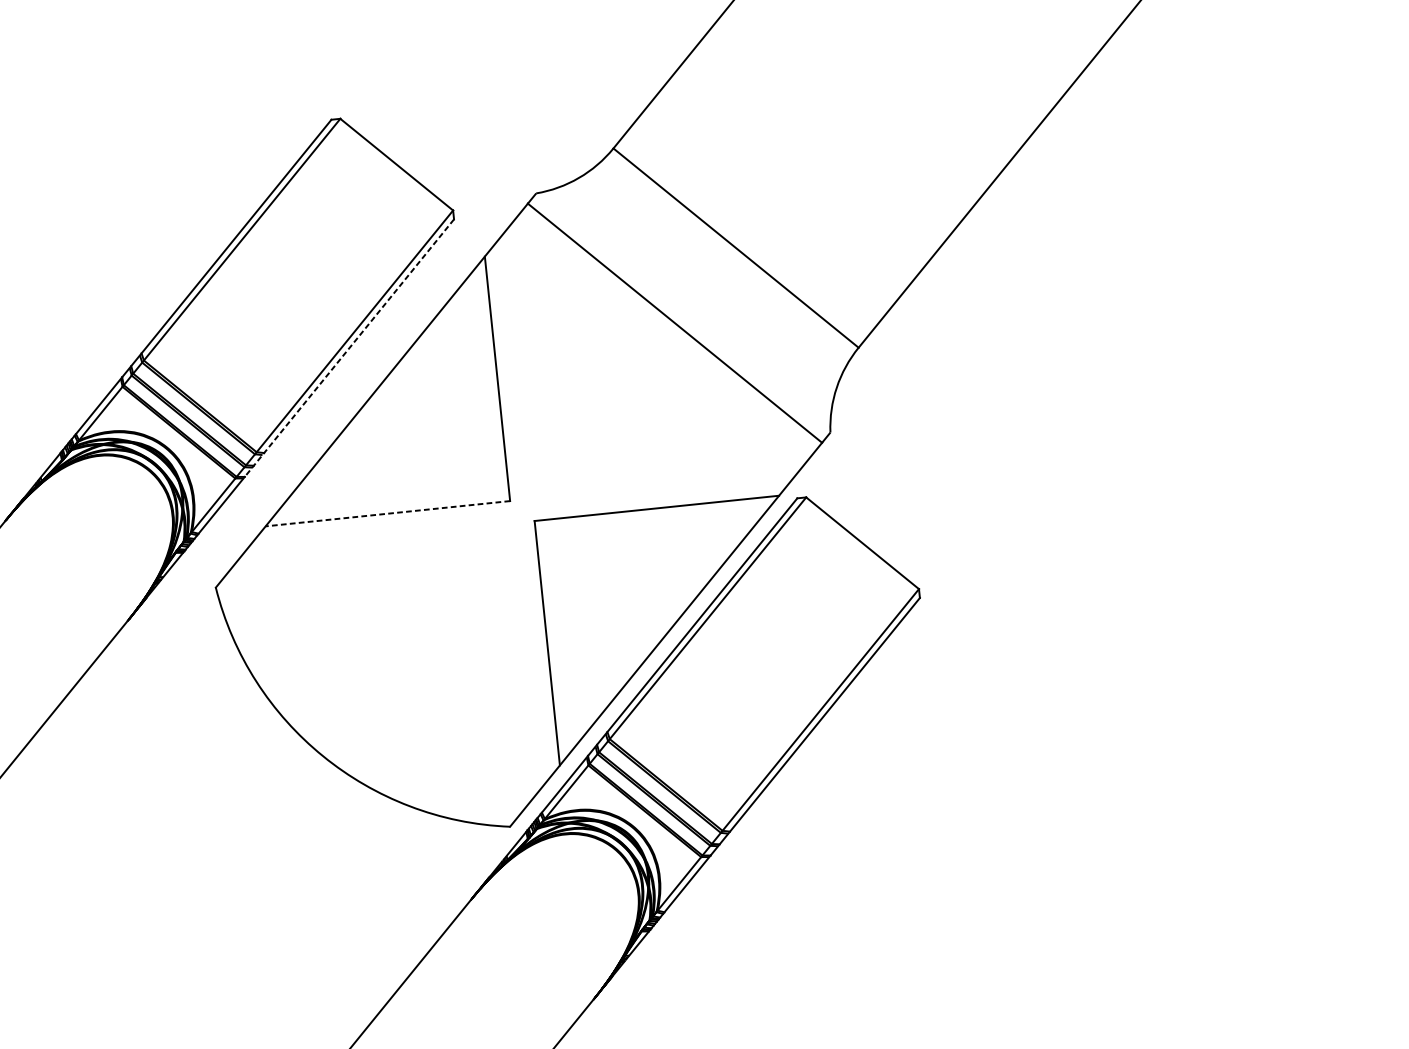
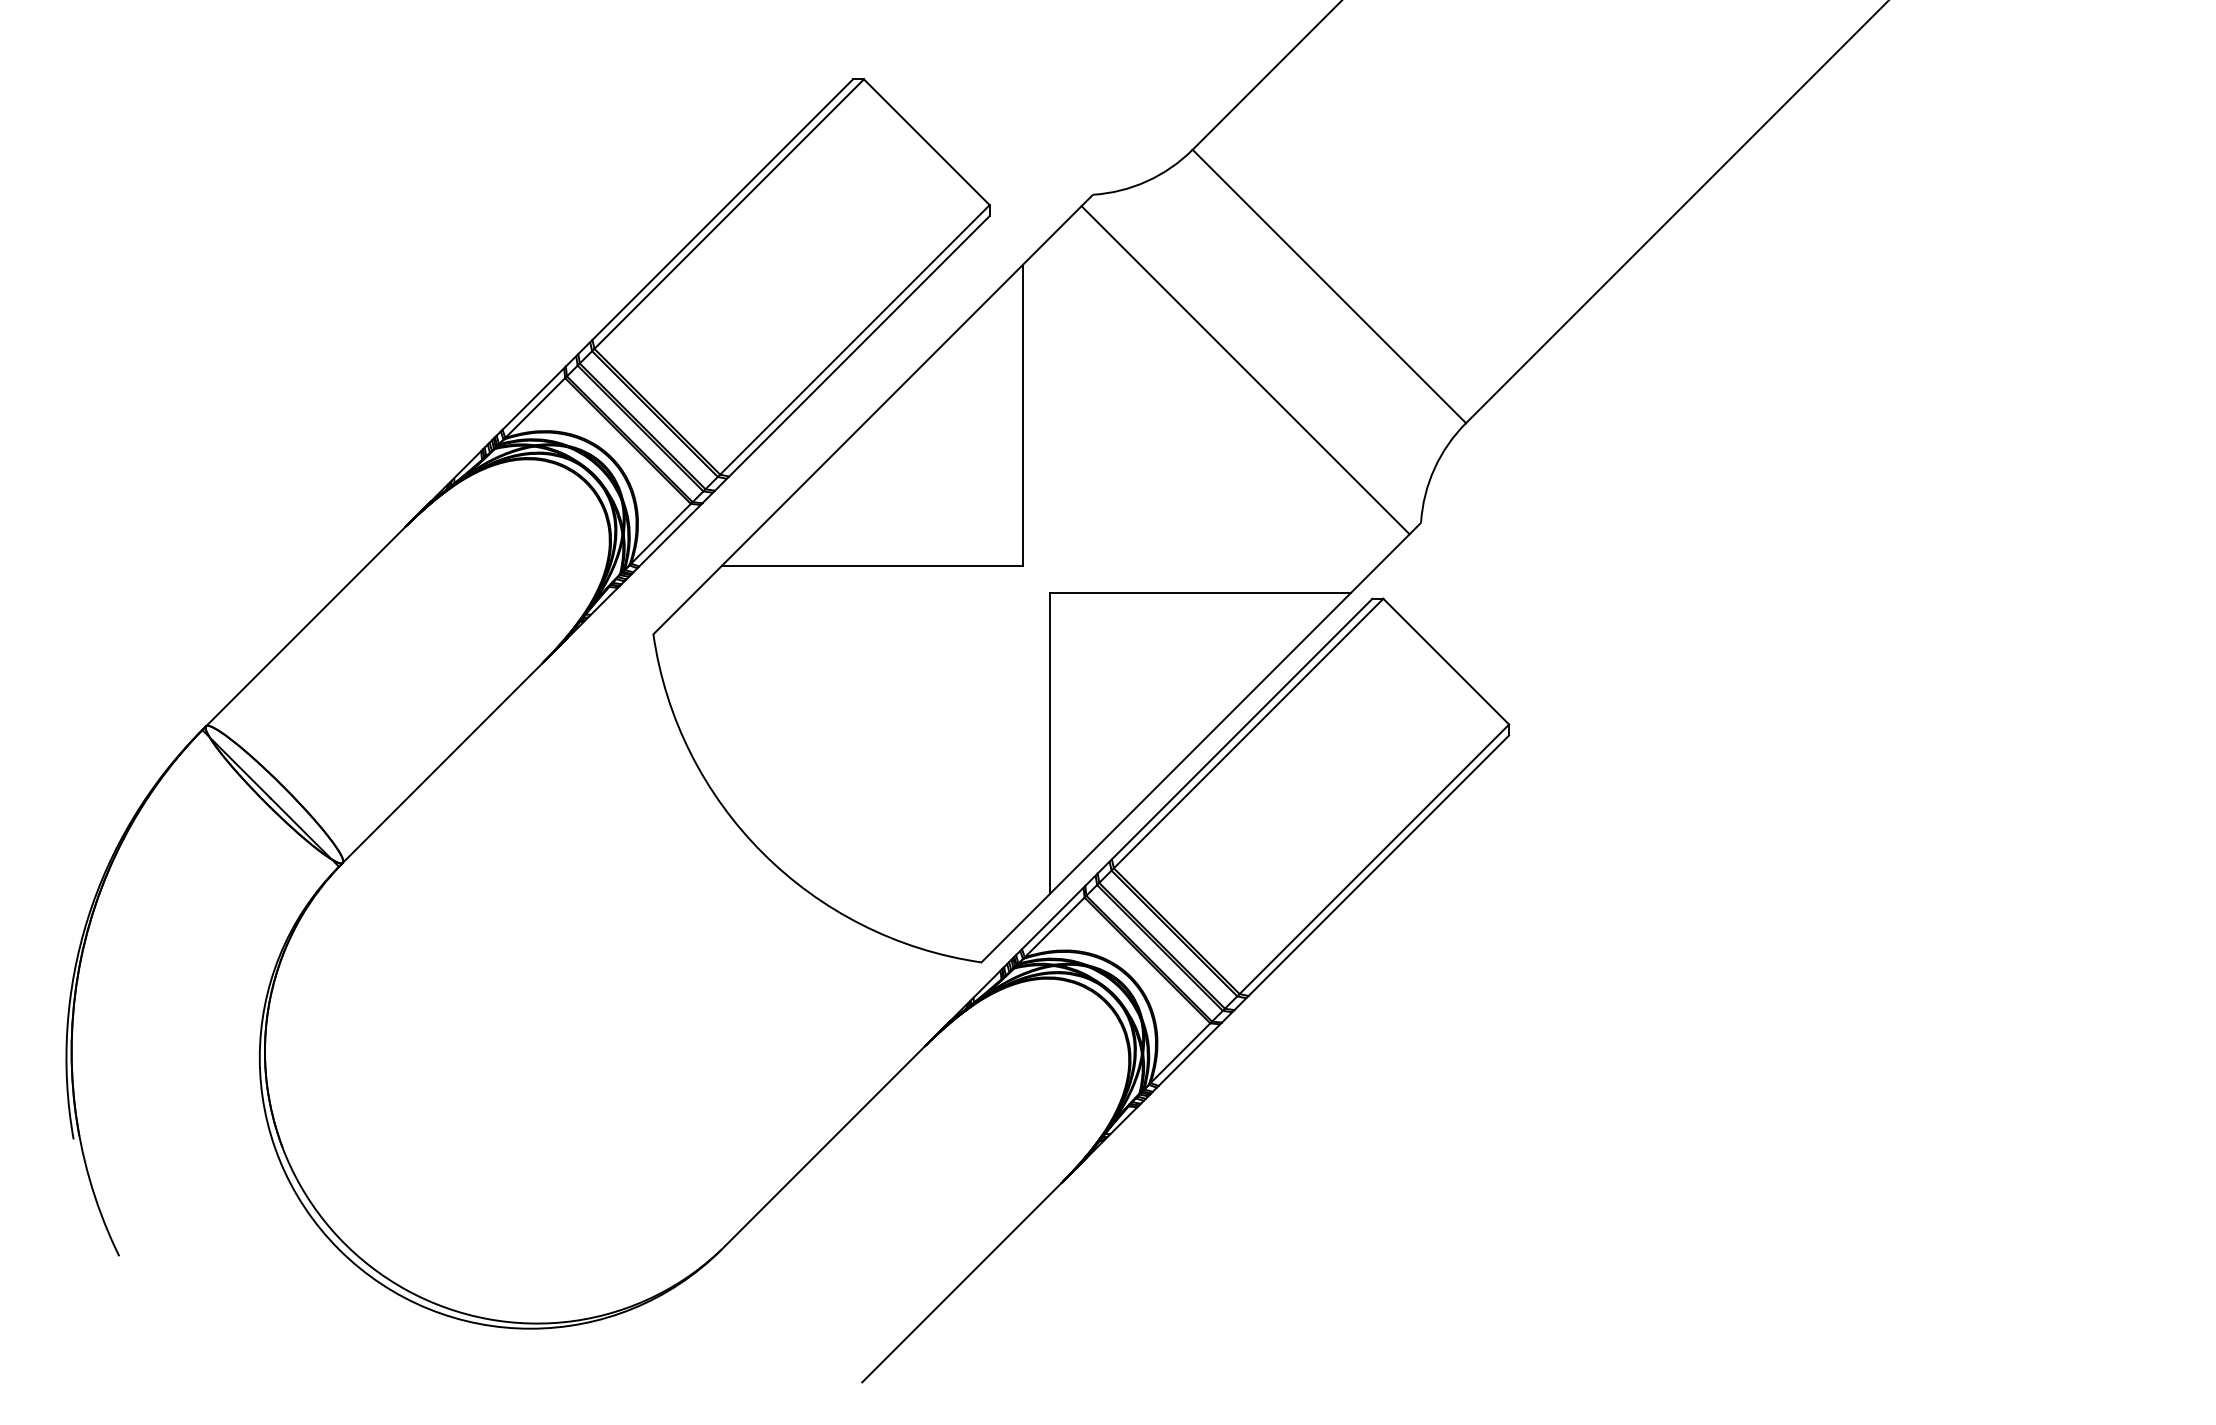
line: (348, 348) -> (845, 359), dashed -> solid
line: (387, 514) -> (871, 566), dashed -> solid

